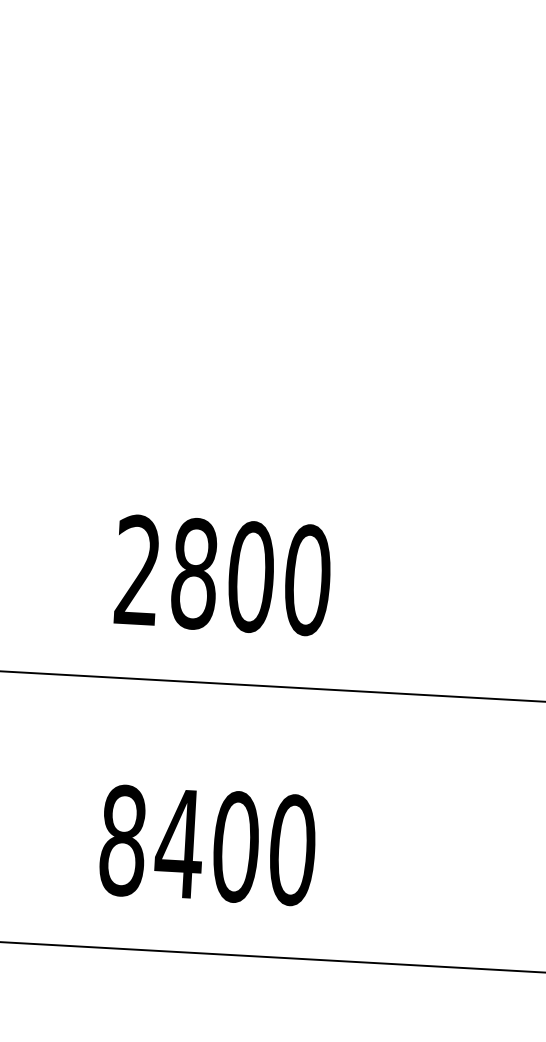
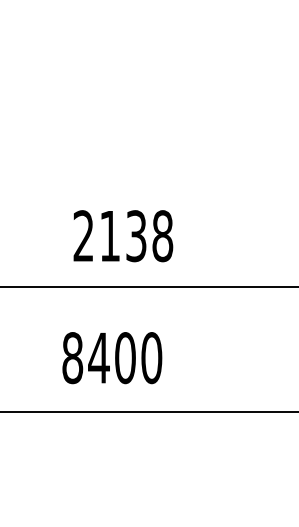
text: (251, 577) -> (136, 236), 2800 -> 2138
text: (208, 846) -> (112, 358), moved

